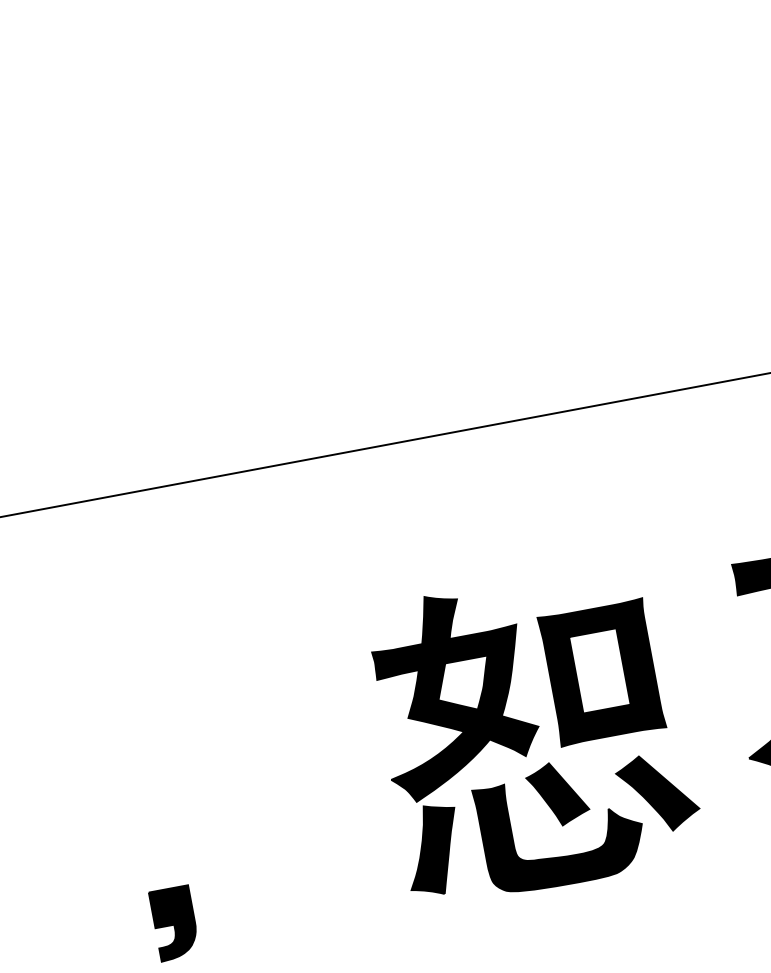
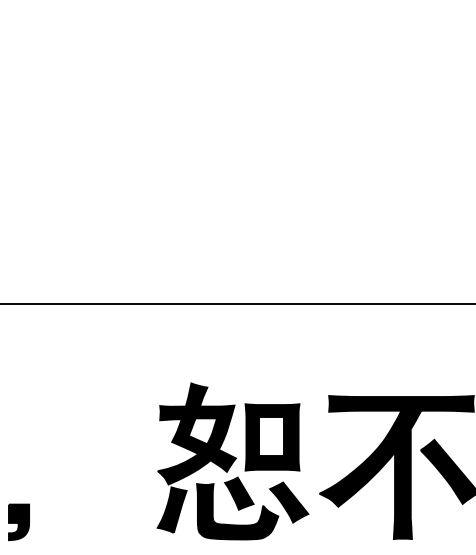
part: (532, 733) -> (232, 461), moved

